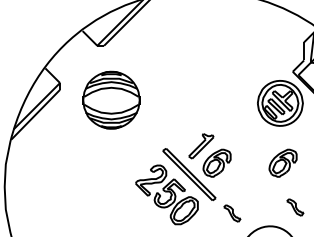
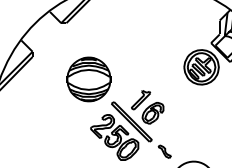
part: (111, 99) -> (88, 78), moved
part: (282, 162) -> (203, 112), removed
part: (295, 207) -> (213, 147), removed

